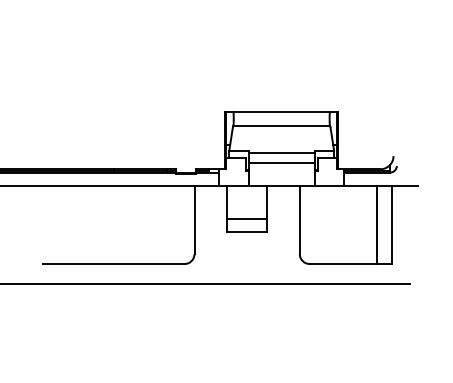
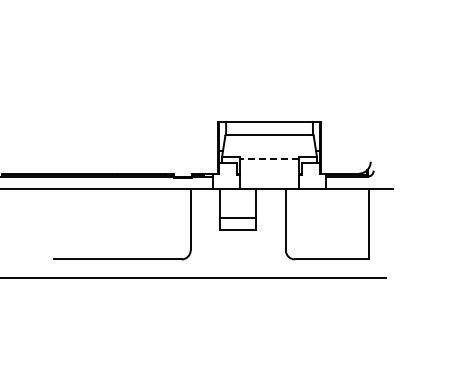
line: (281, 153) -> (269, 159), solid -> dashed
line: (281, 163) -> (269, 168), removed
line: (376, 224) -> (355, 223), removed

